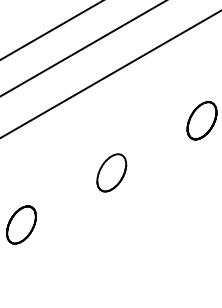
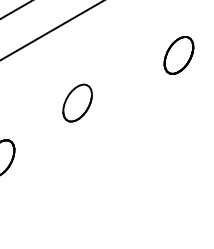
part: (111, 172) -> (77, 102), moved

